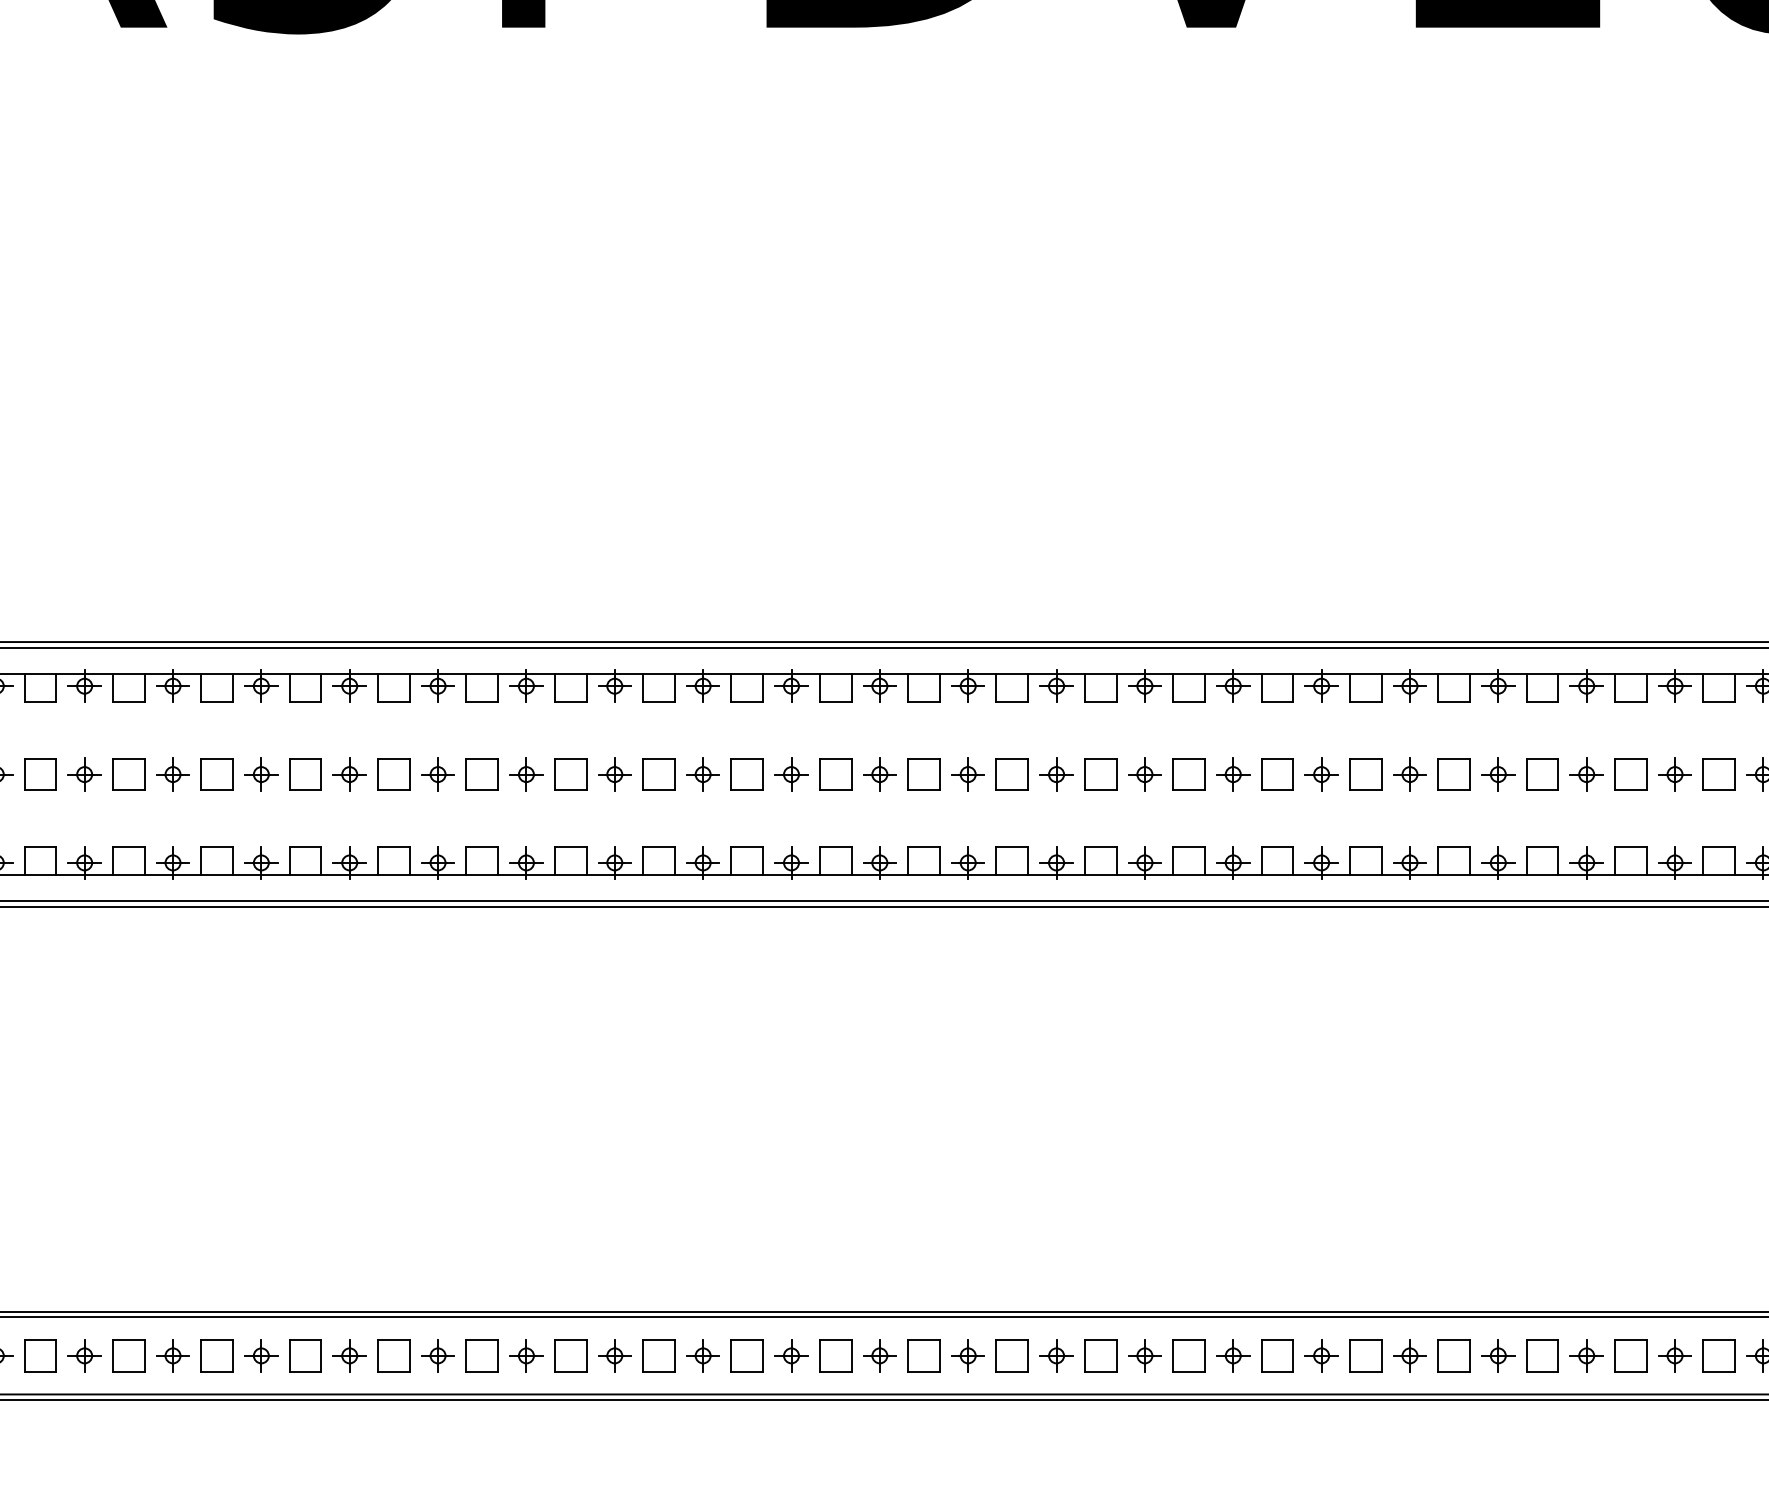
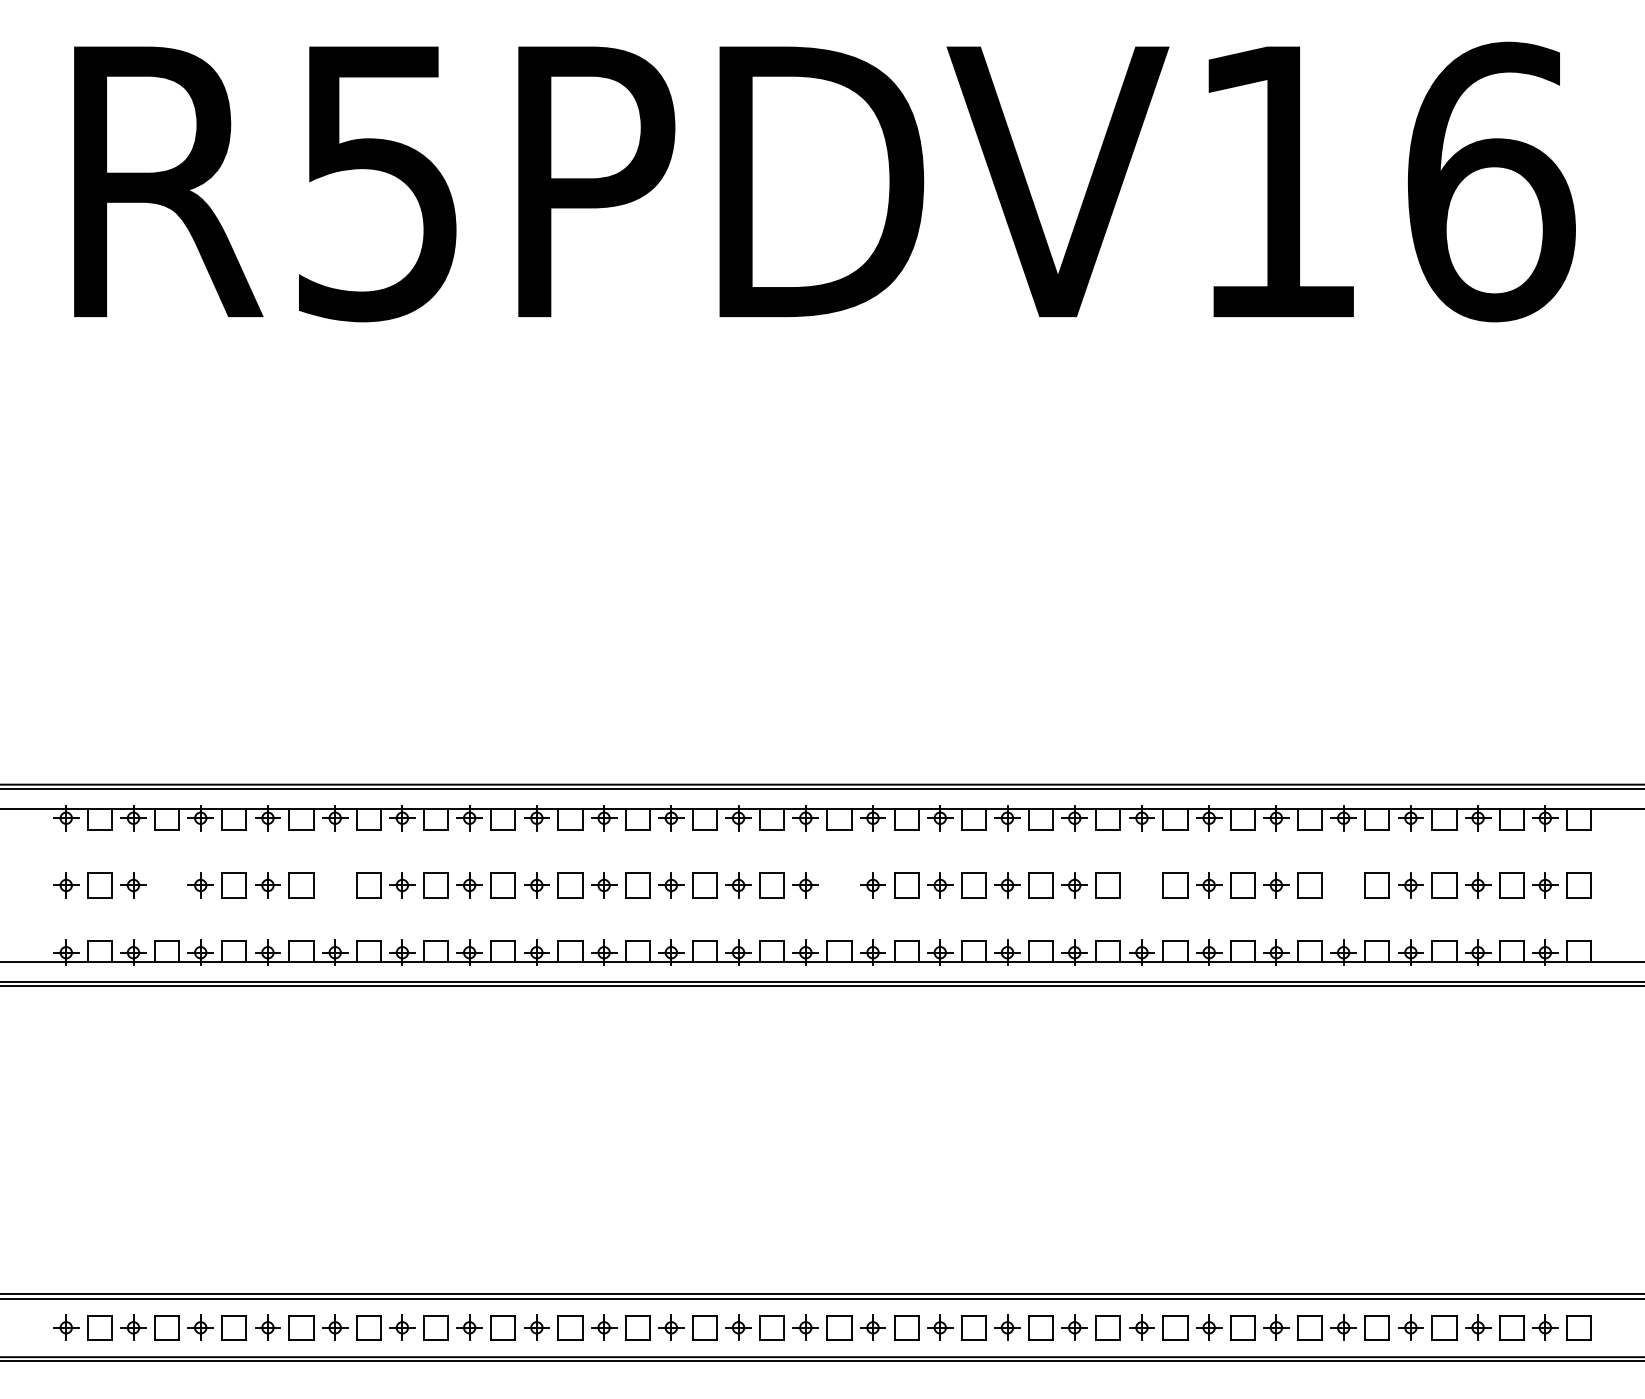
part: (39, 774) -> (166, 885), removed
part: (261, 774) -> (335, 885), removed
part: (924, 774) -> (839, 885), removed
part: (1321, 774) -> (1141, 885), removed
part: (1586, 774) -> (1343, 885), removed

